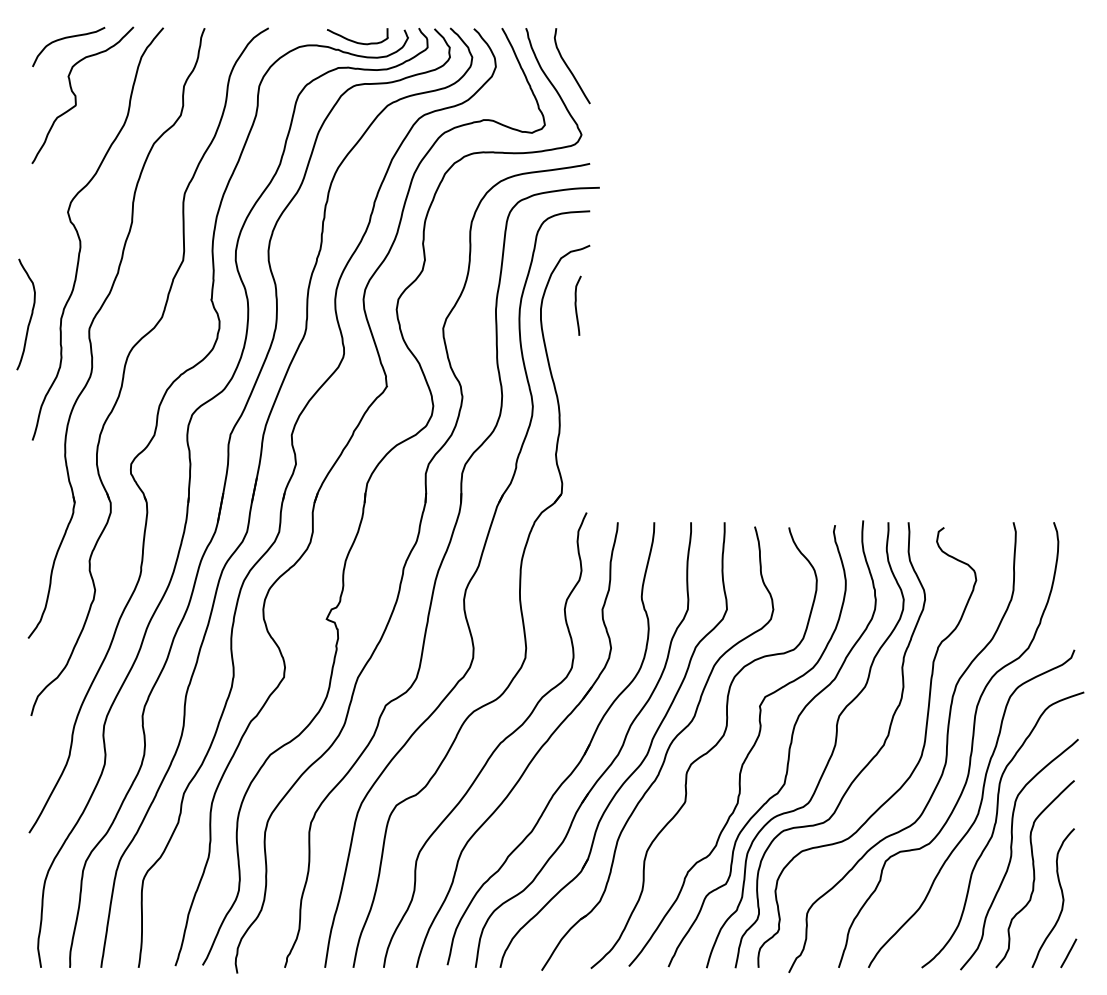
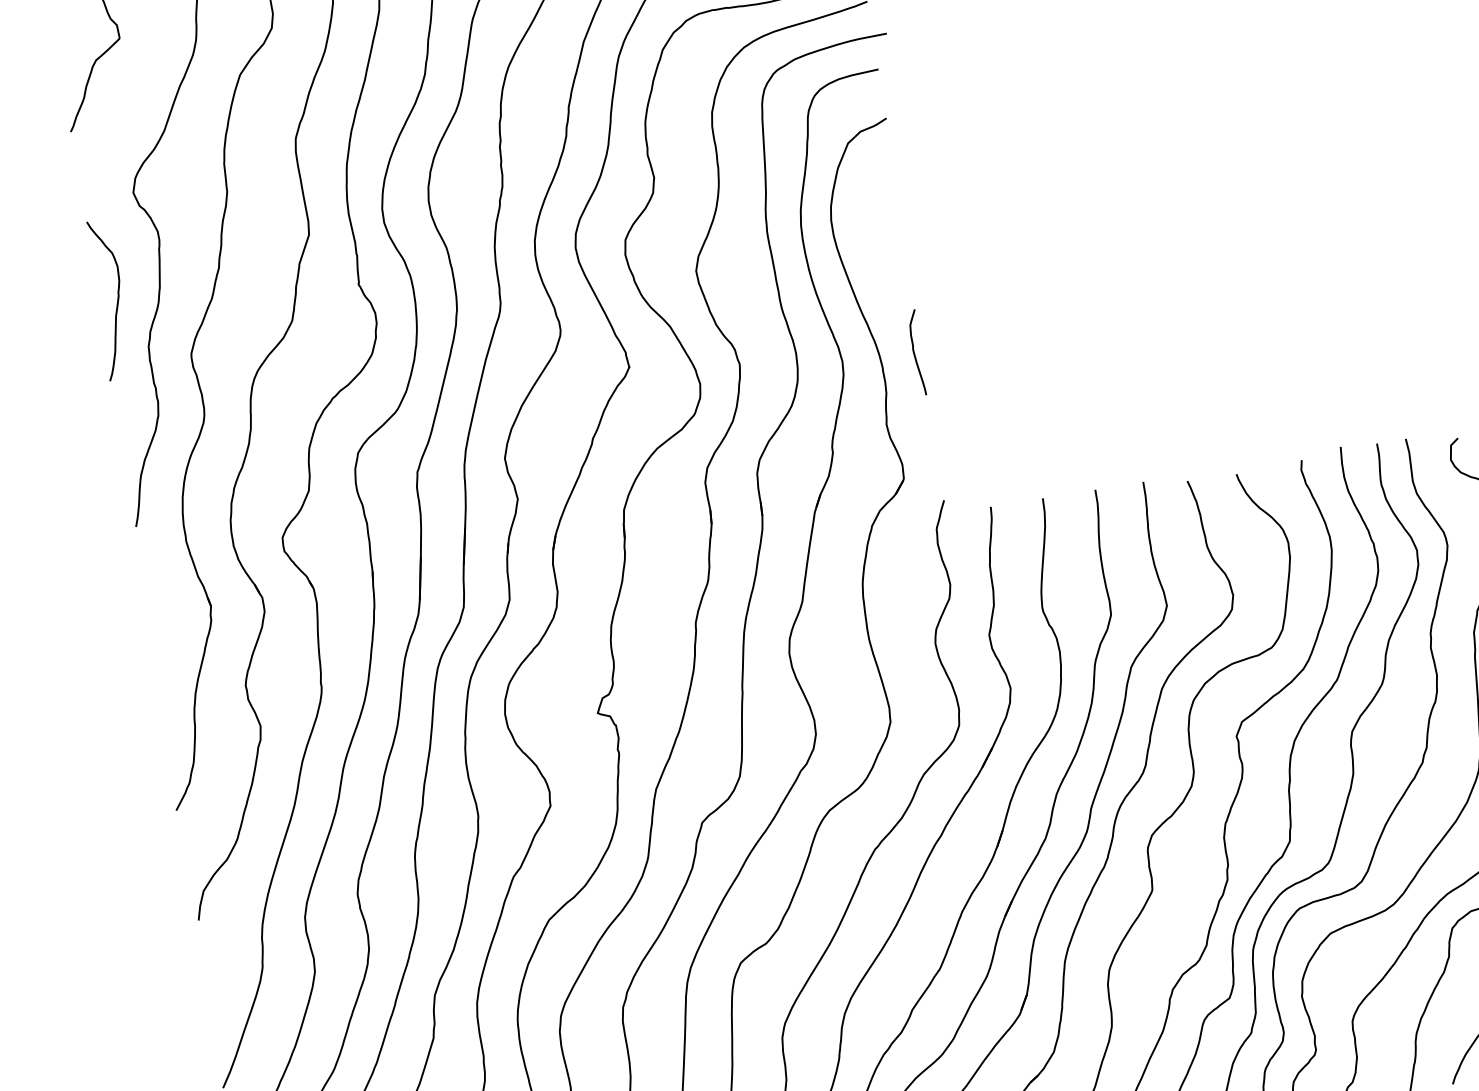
curve: (576, 305) -> (915, 352), moved
curve: (30, 315) -> (116, 300), moved

